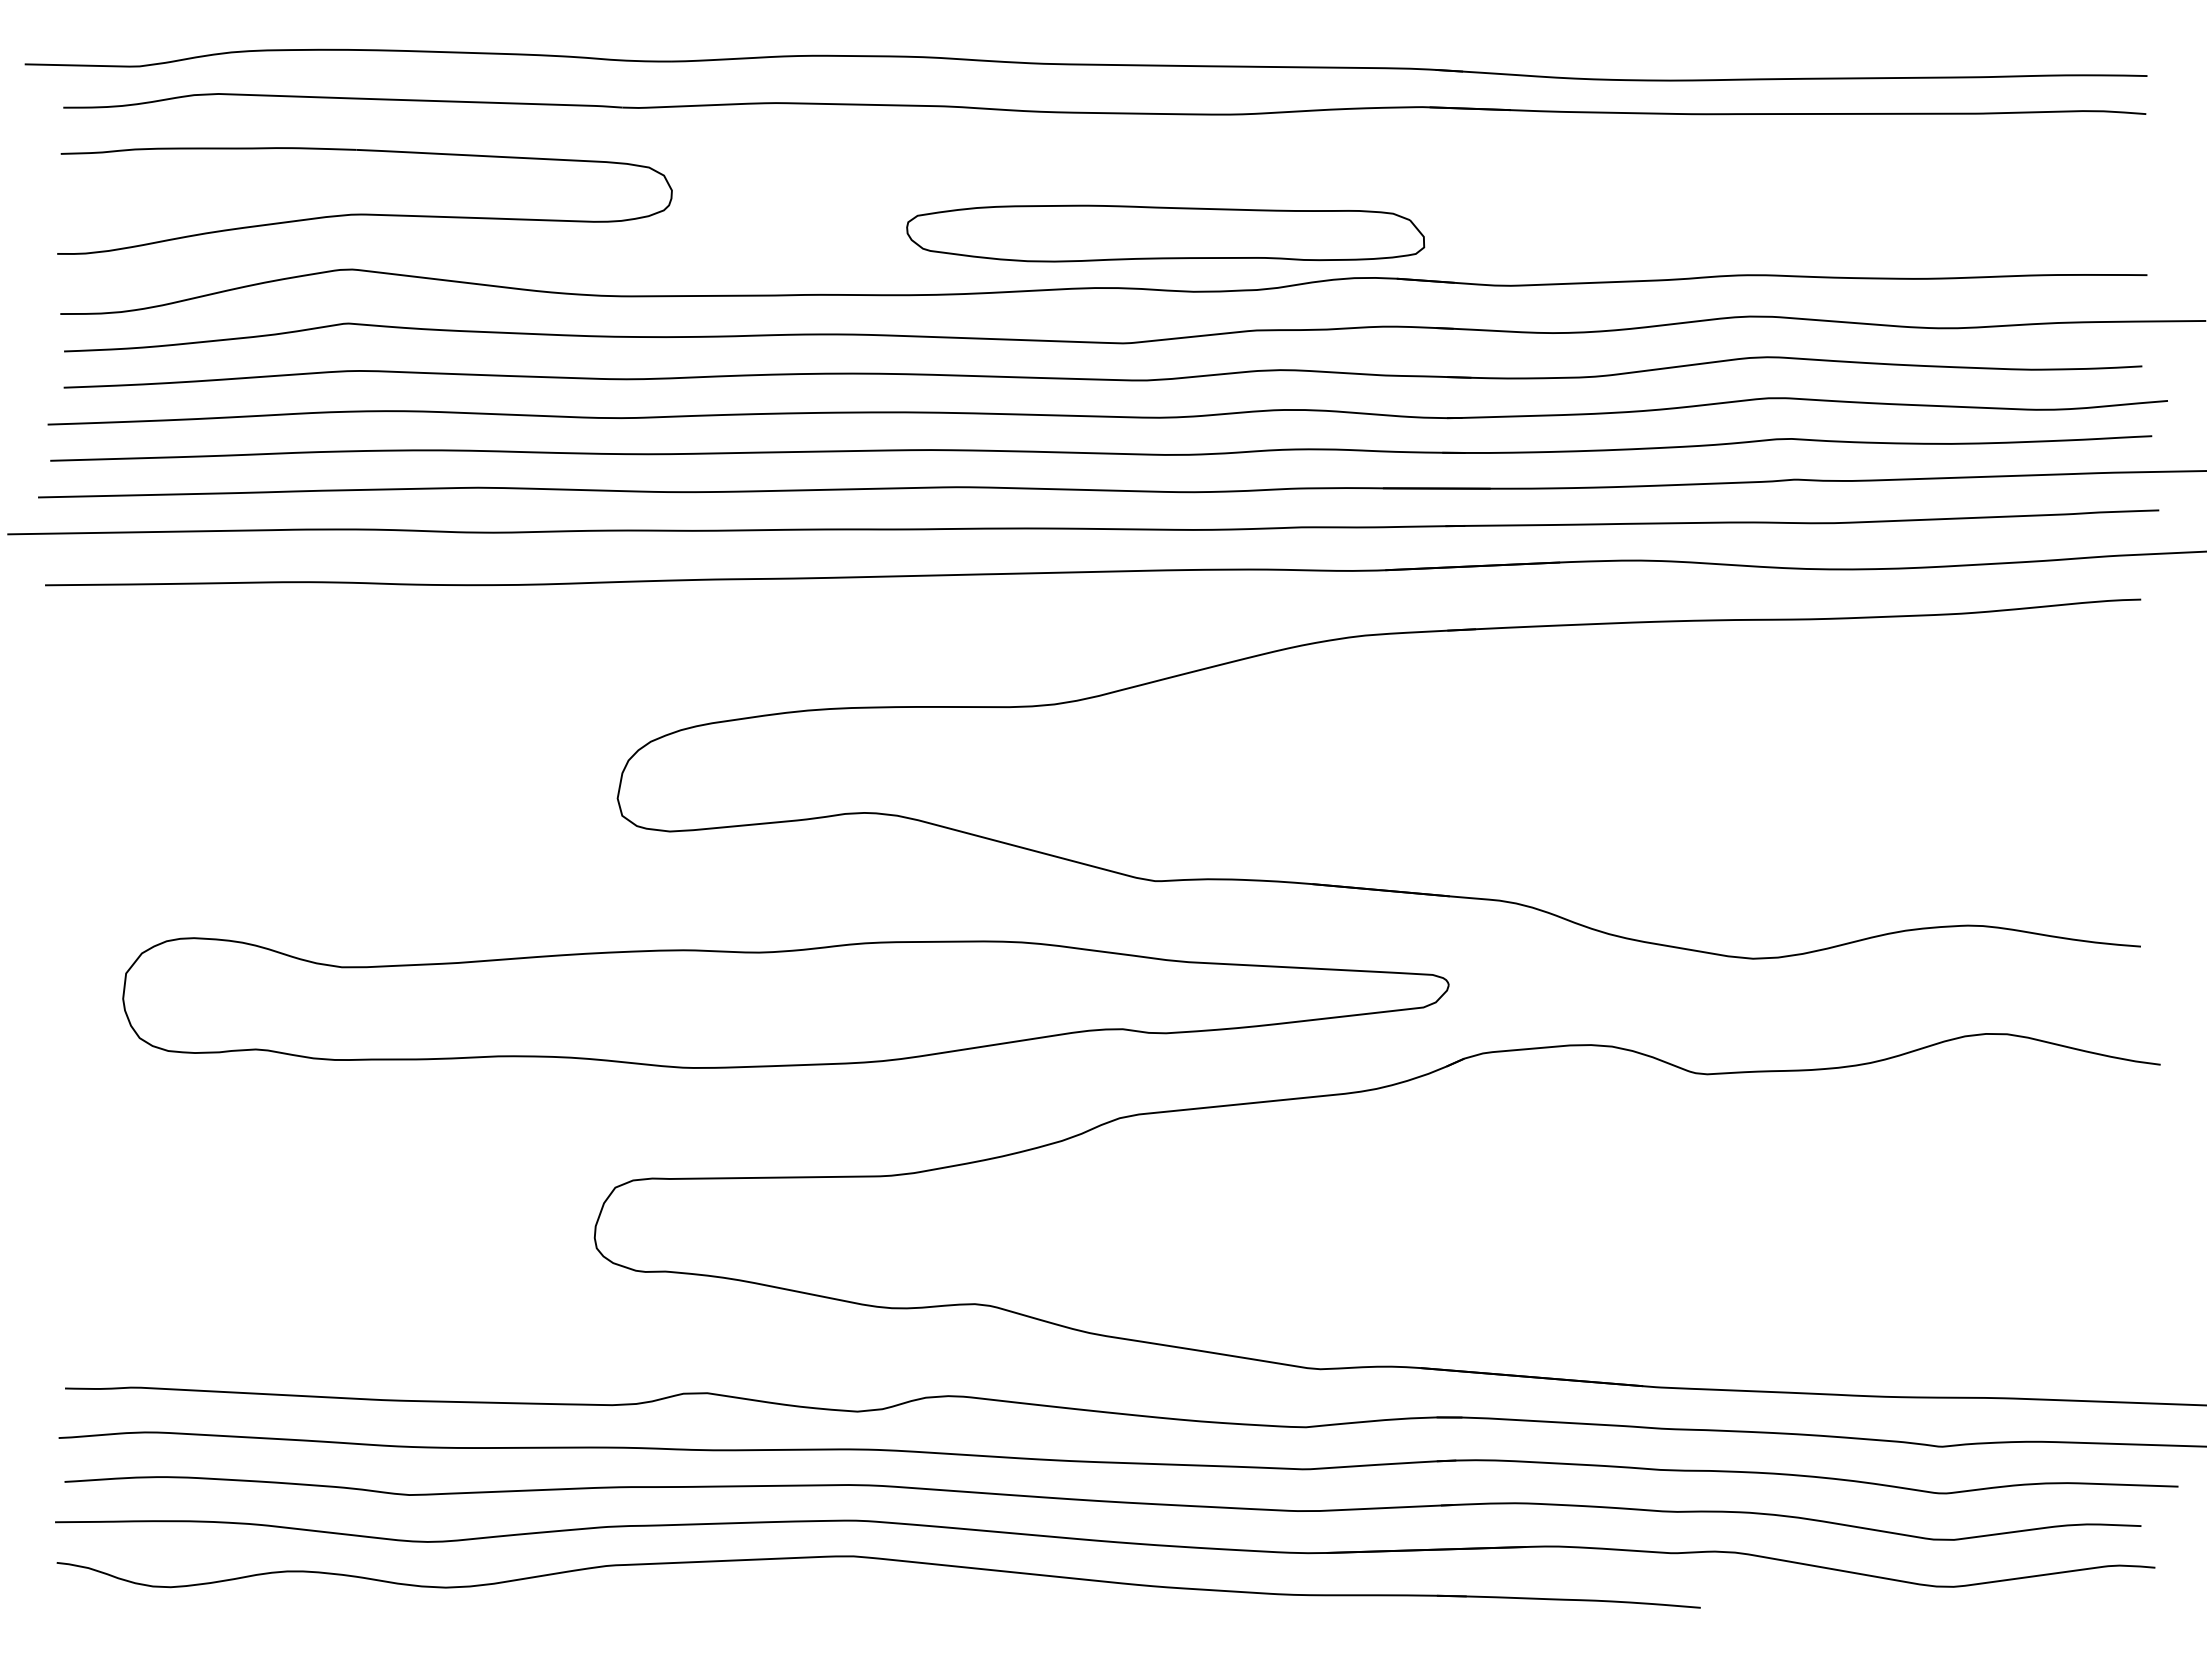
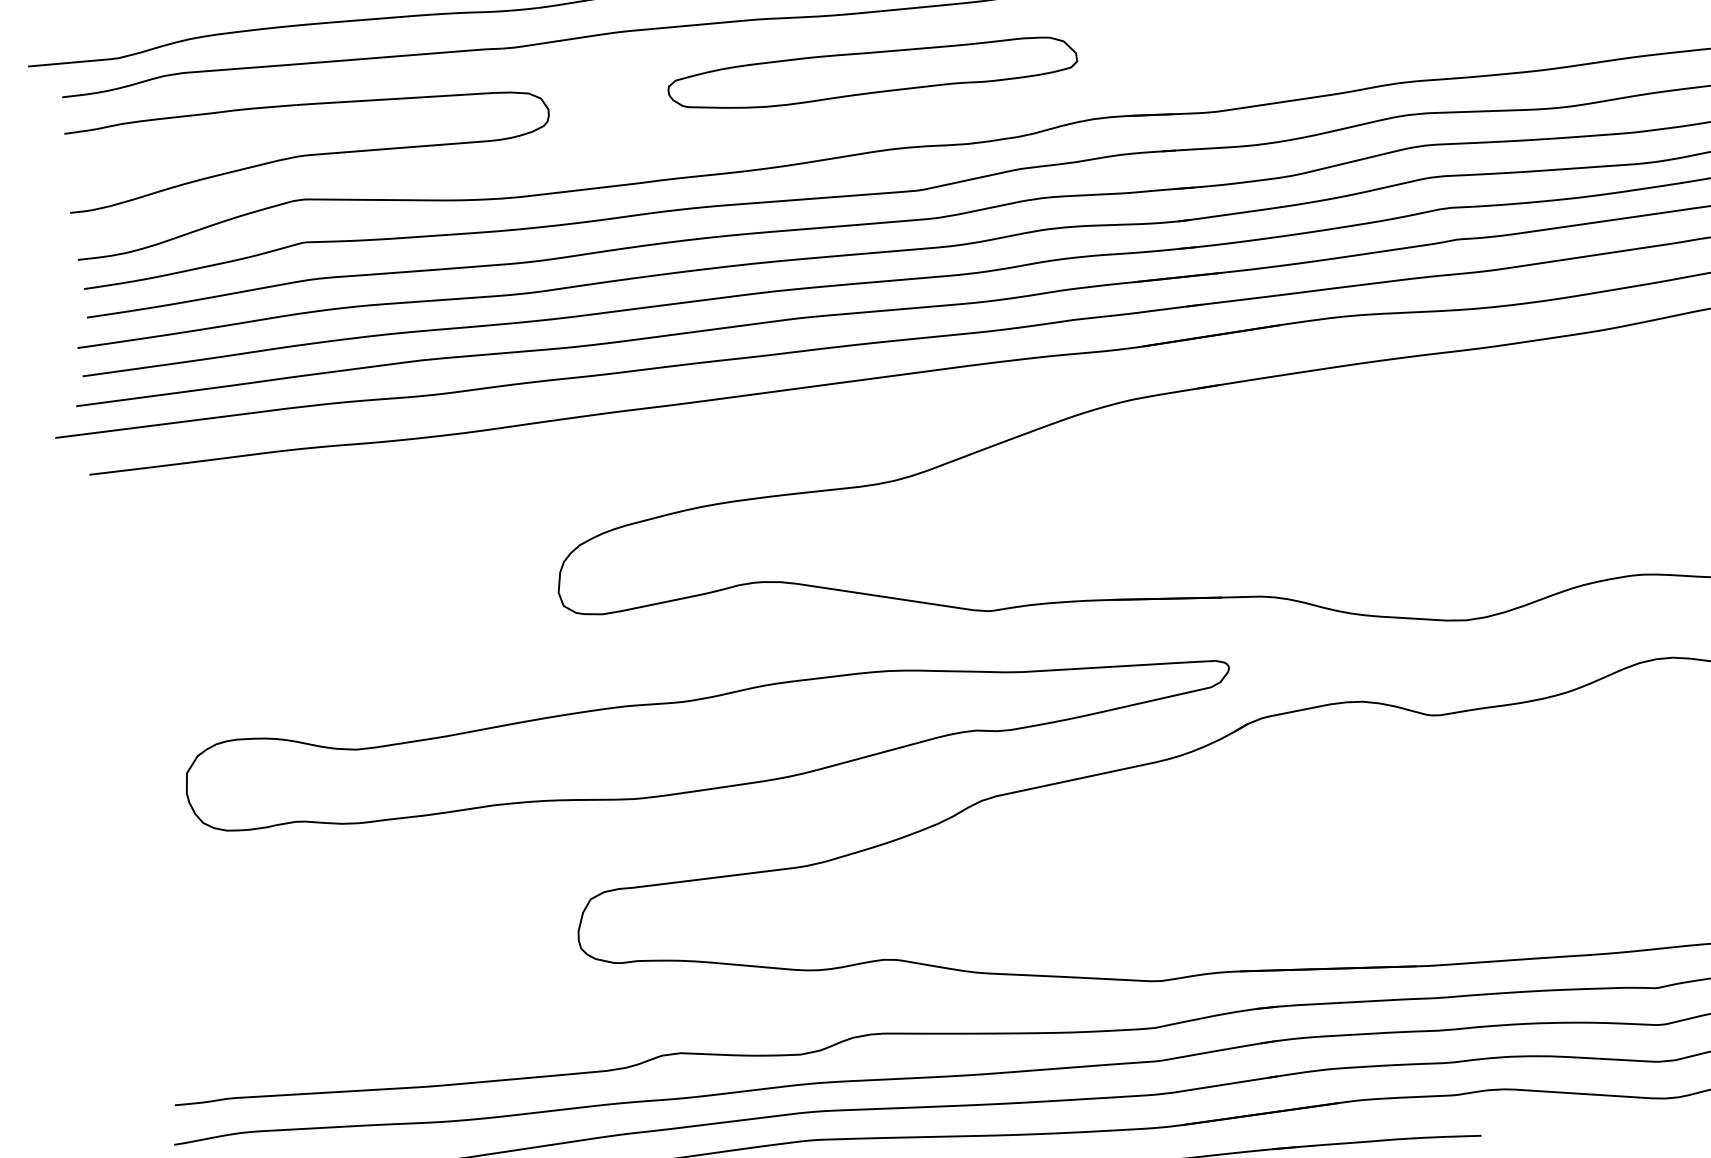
part: (1165, 233) -> (872, 73), moved

